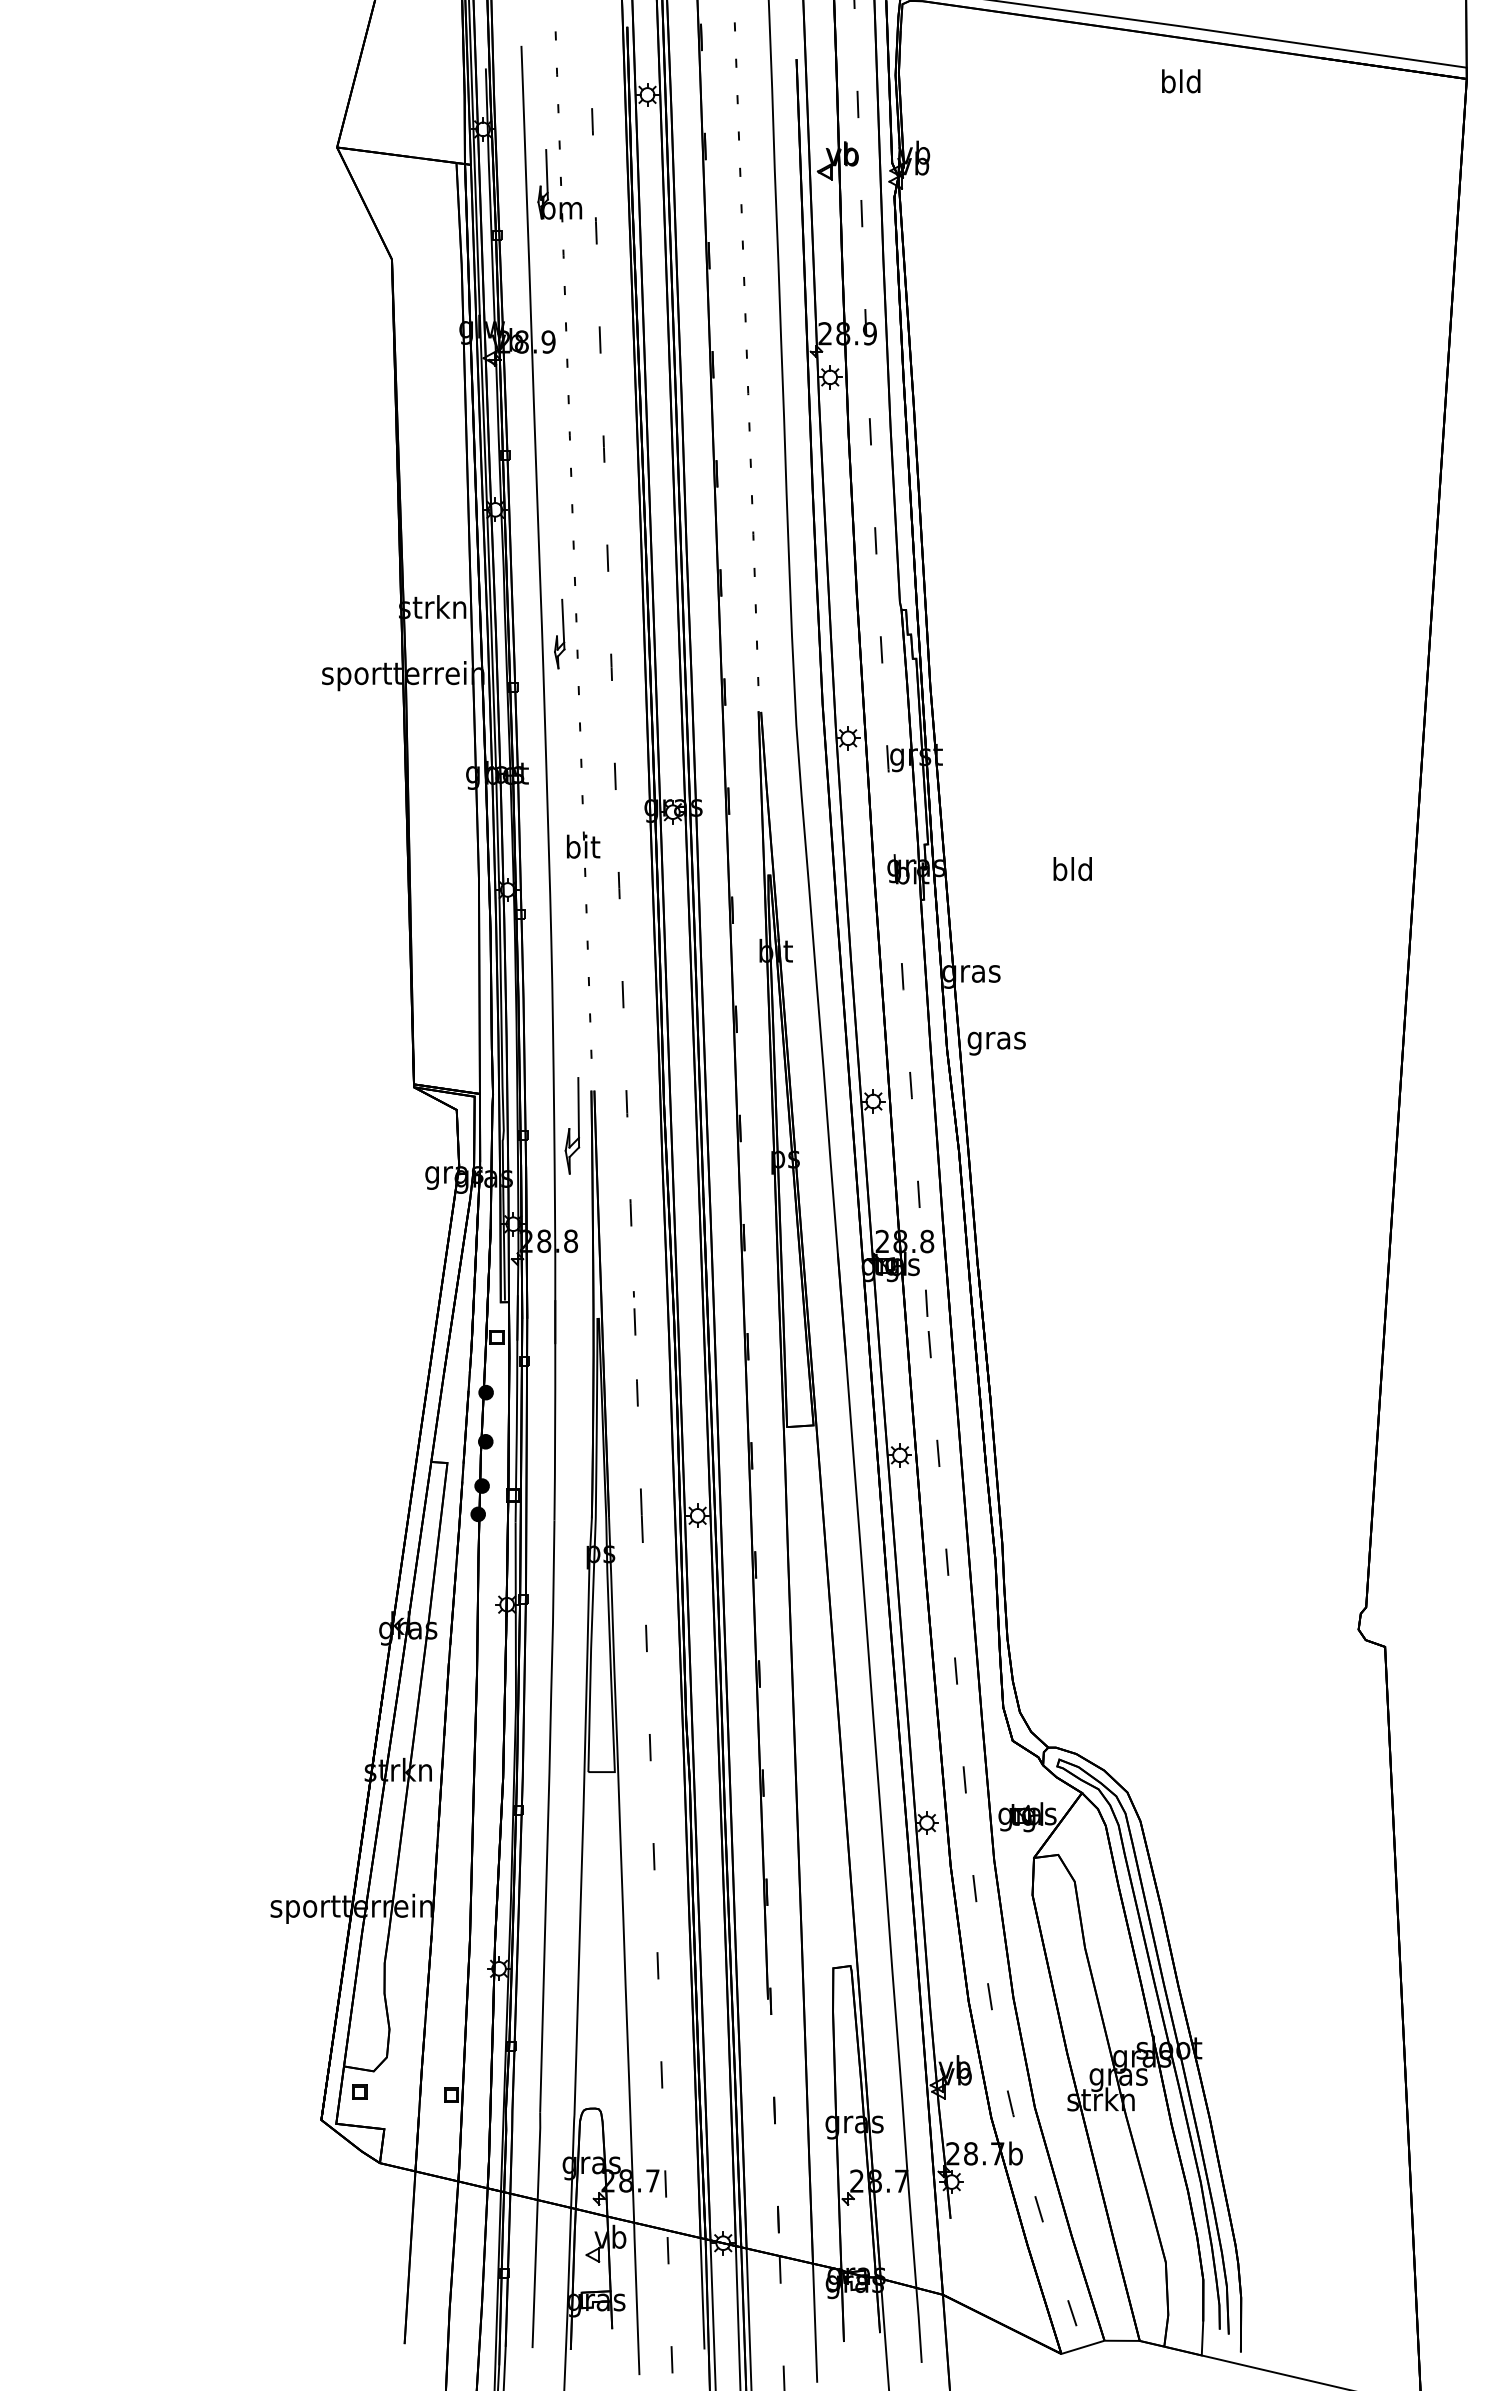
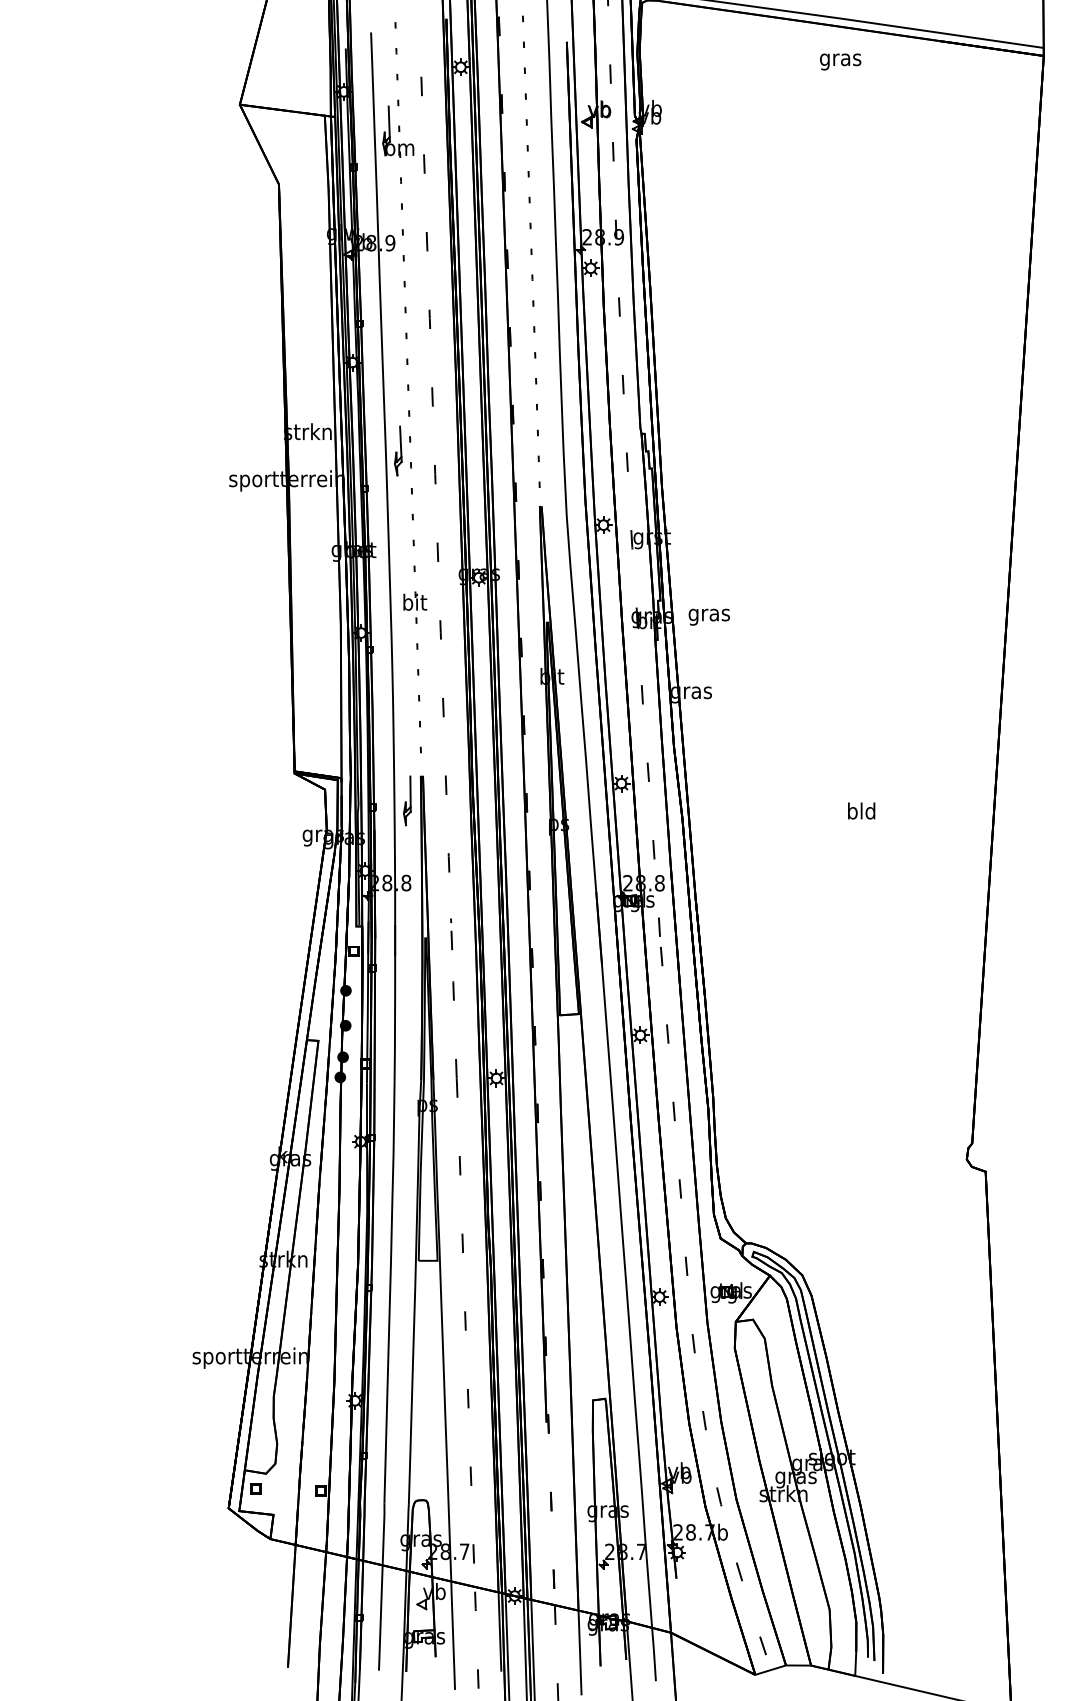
text: (1181, 84) -> (840, 59), bld -> gras
text: (1072, 869) -> (861, 811), moved
text: (996, 1043) -> (709, 617), moved
part: (572, 1125) -> (407, 800), size x0.71

